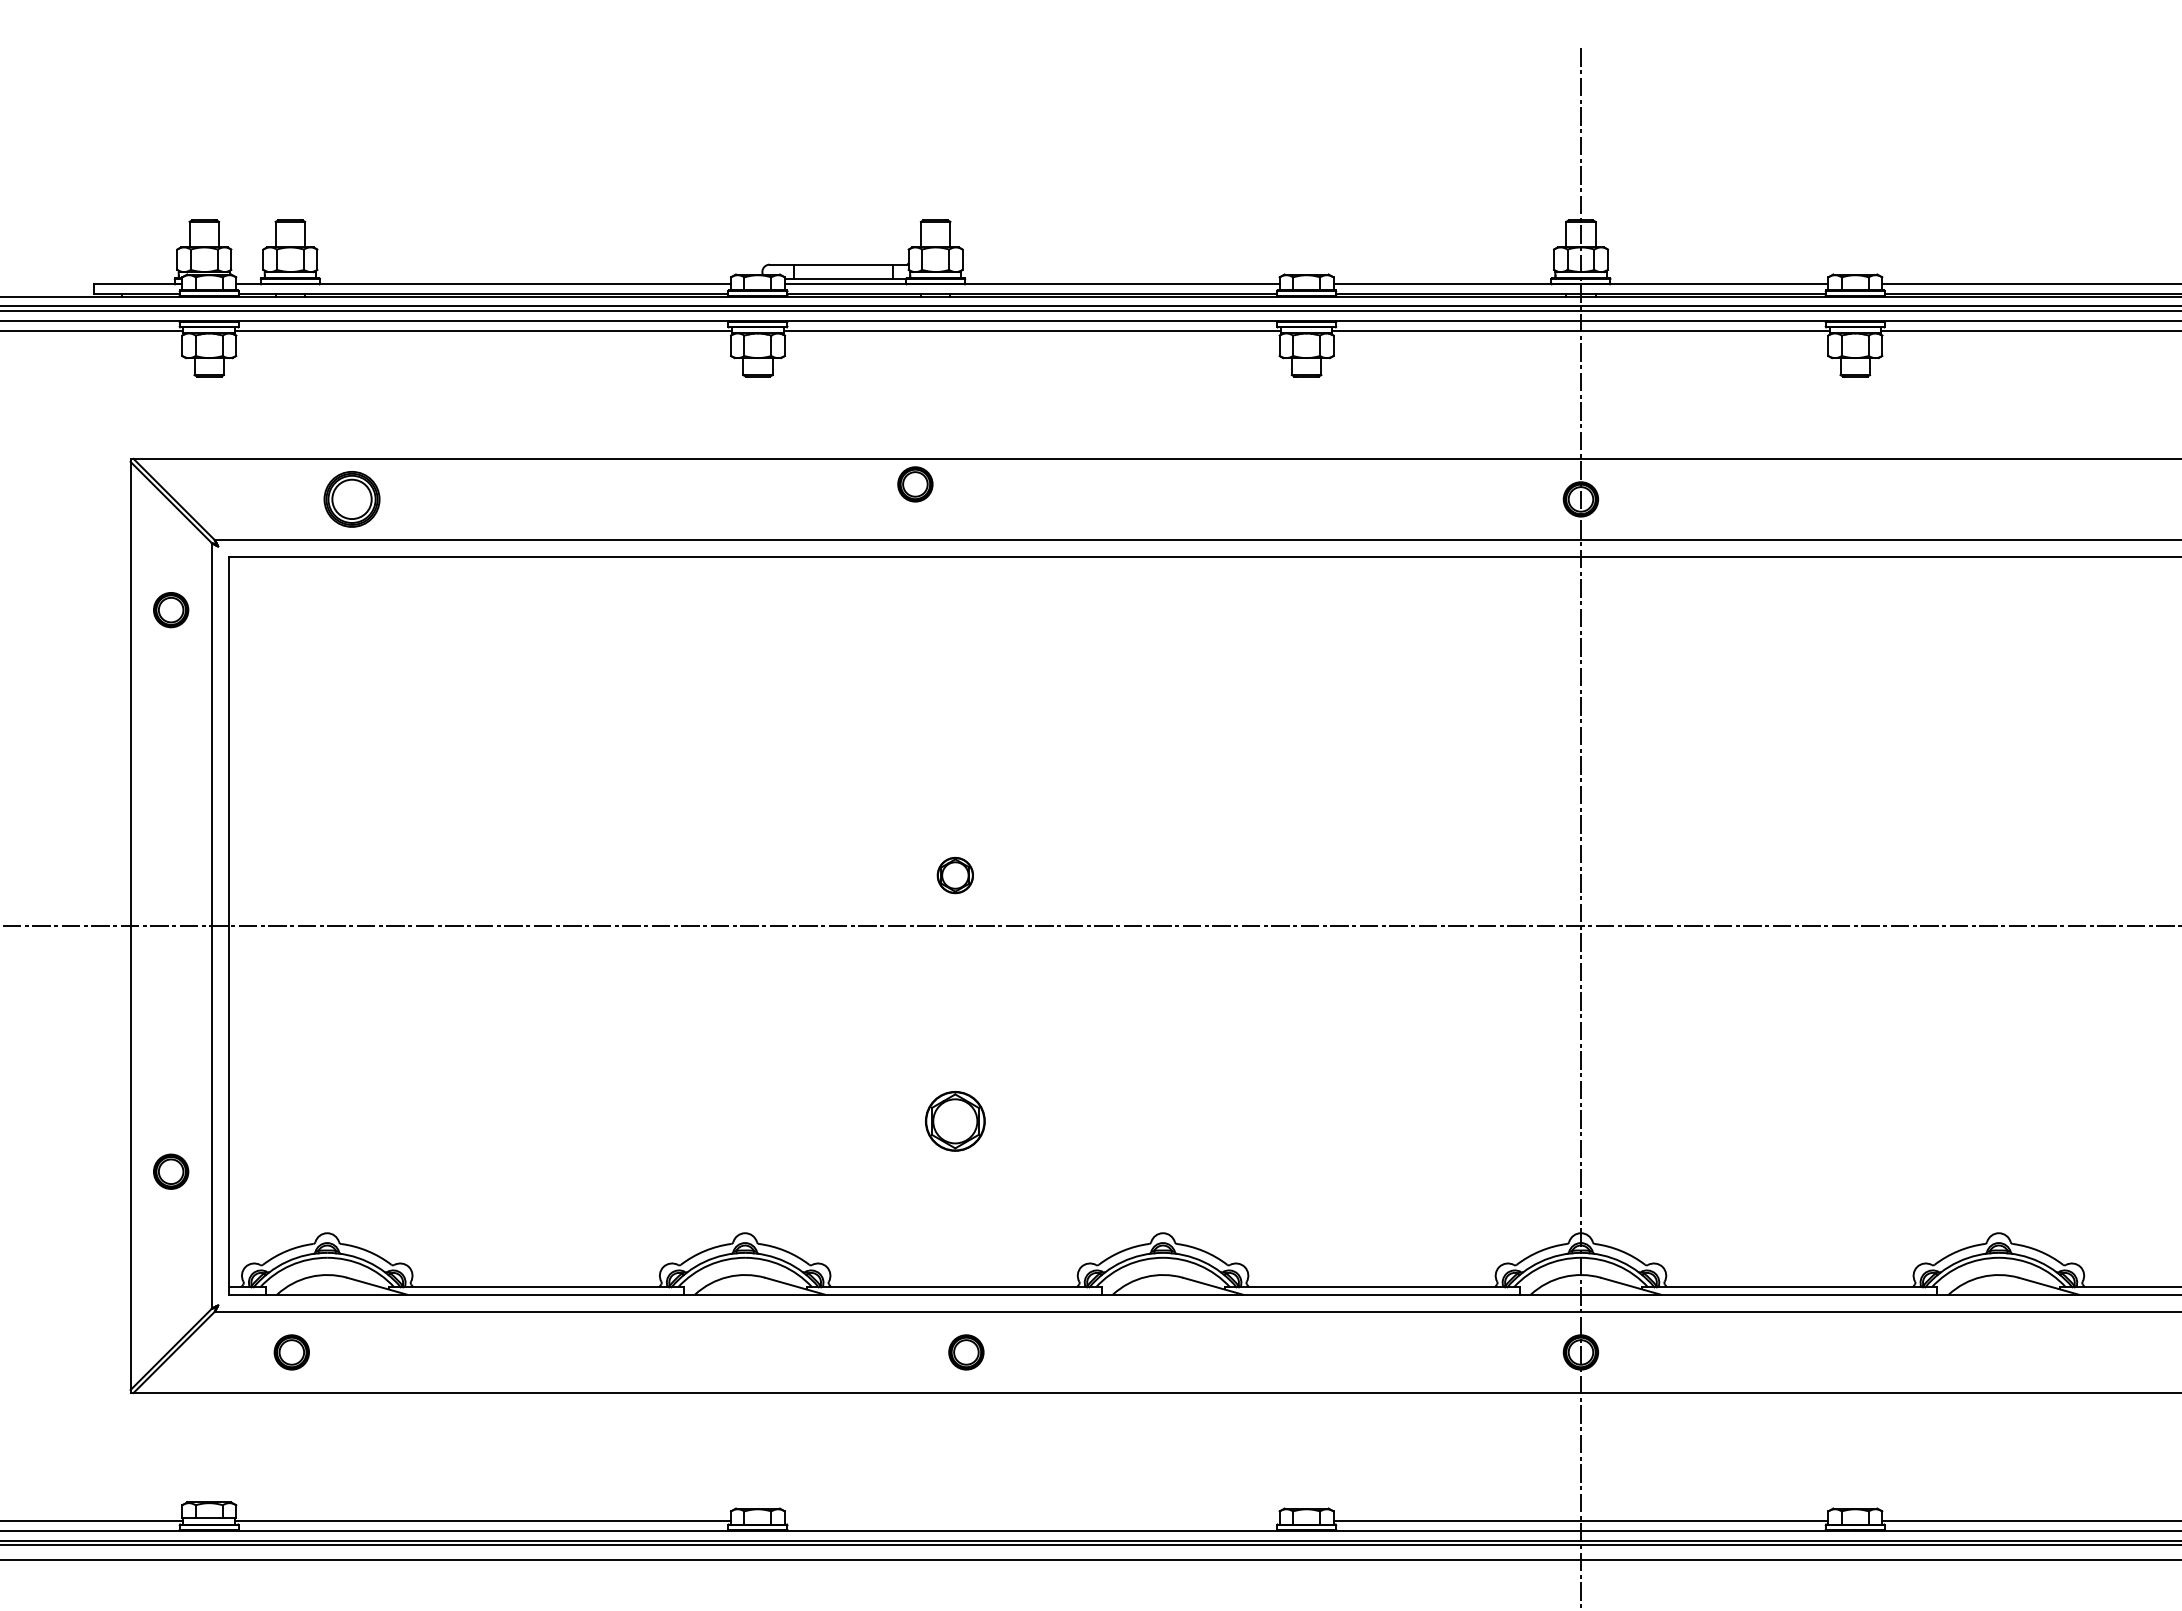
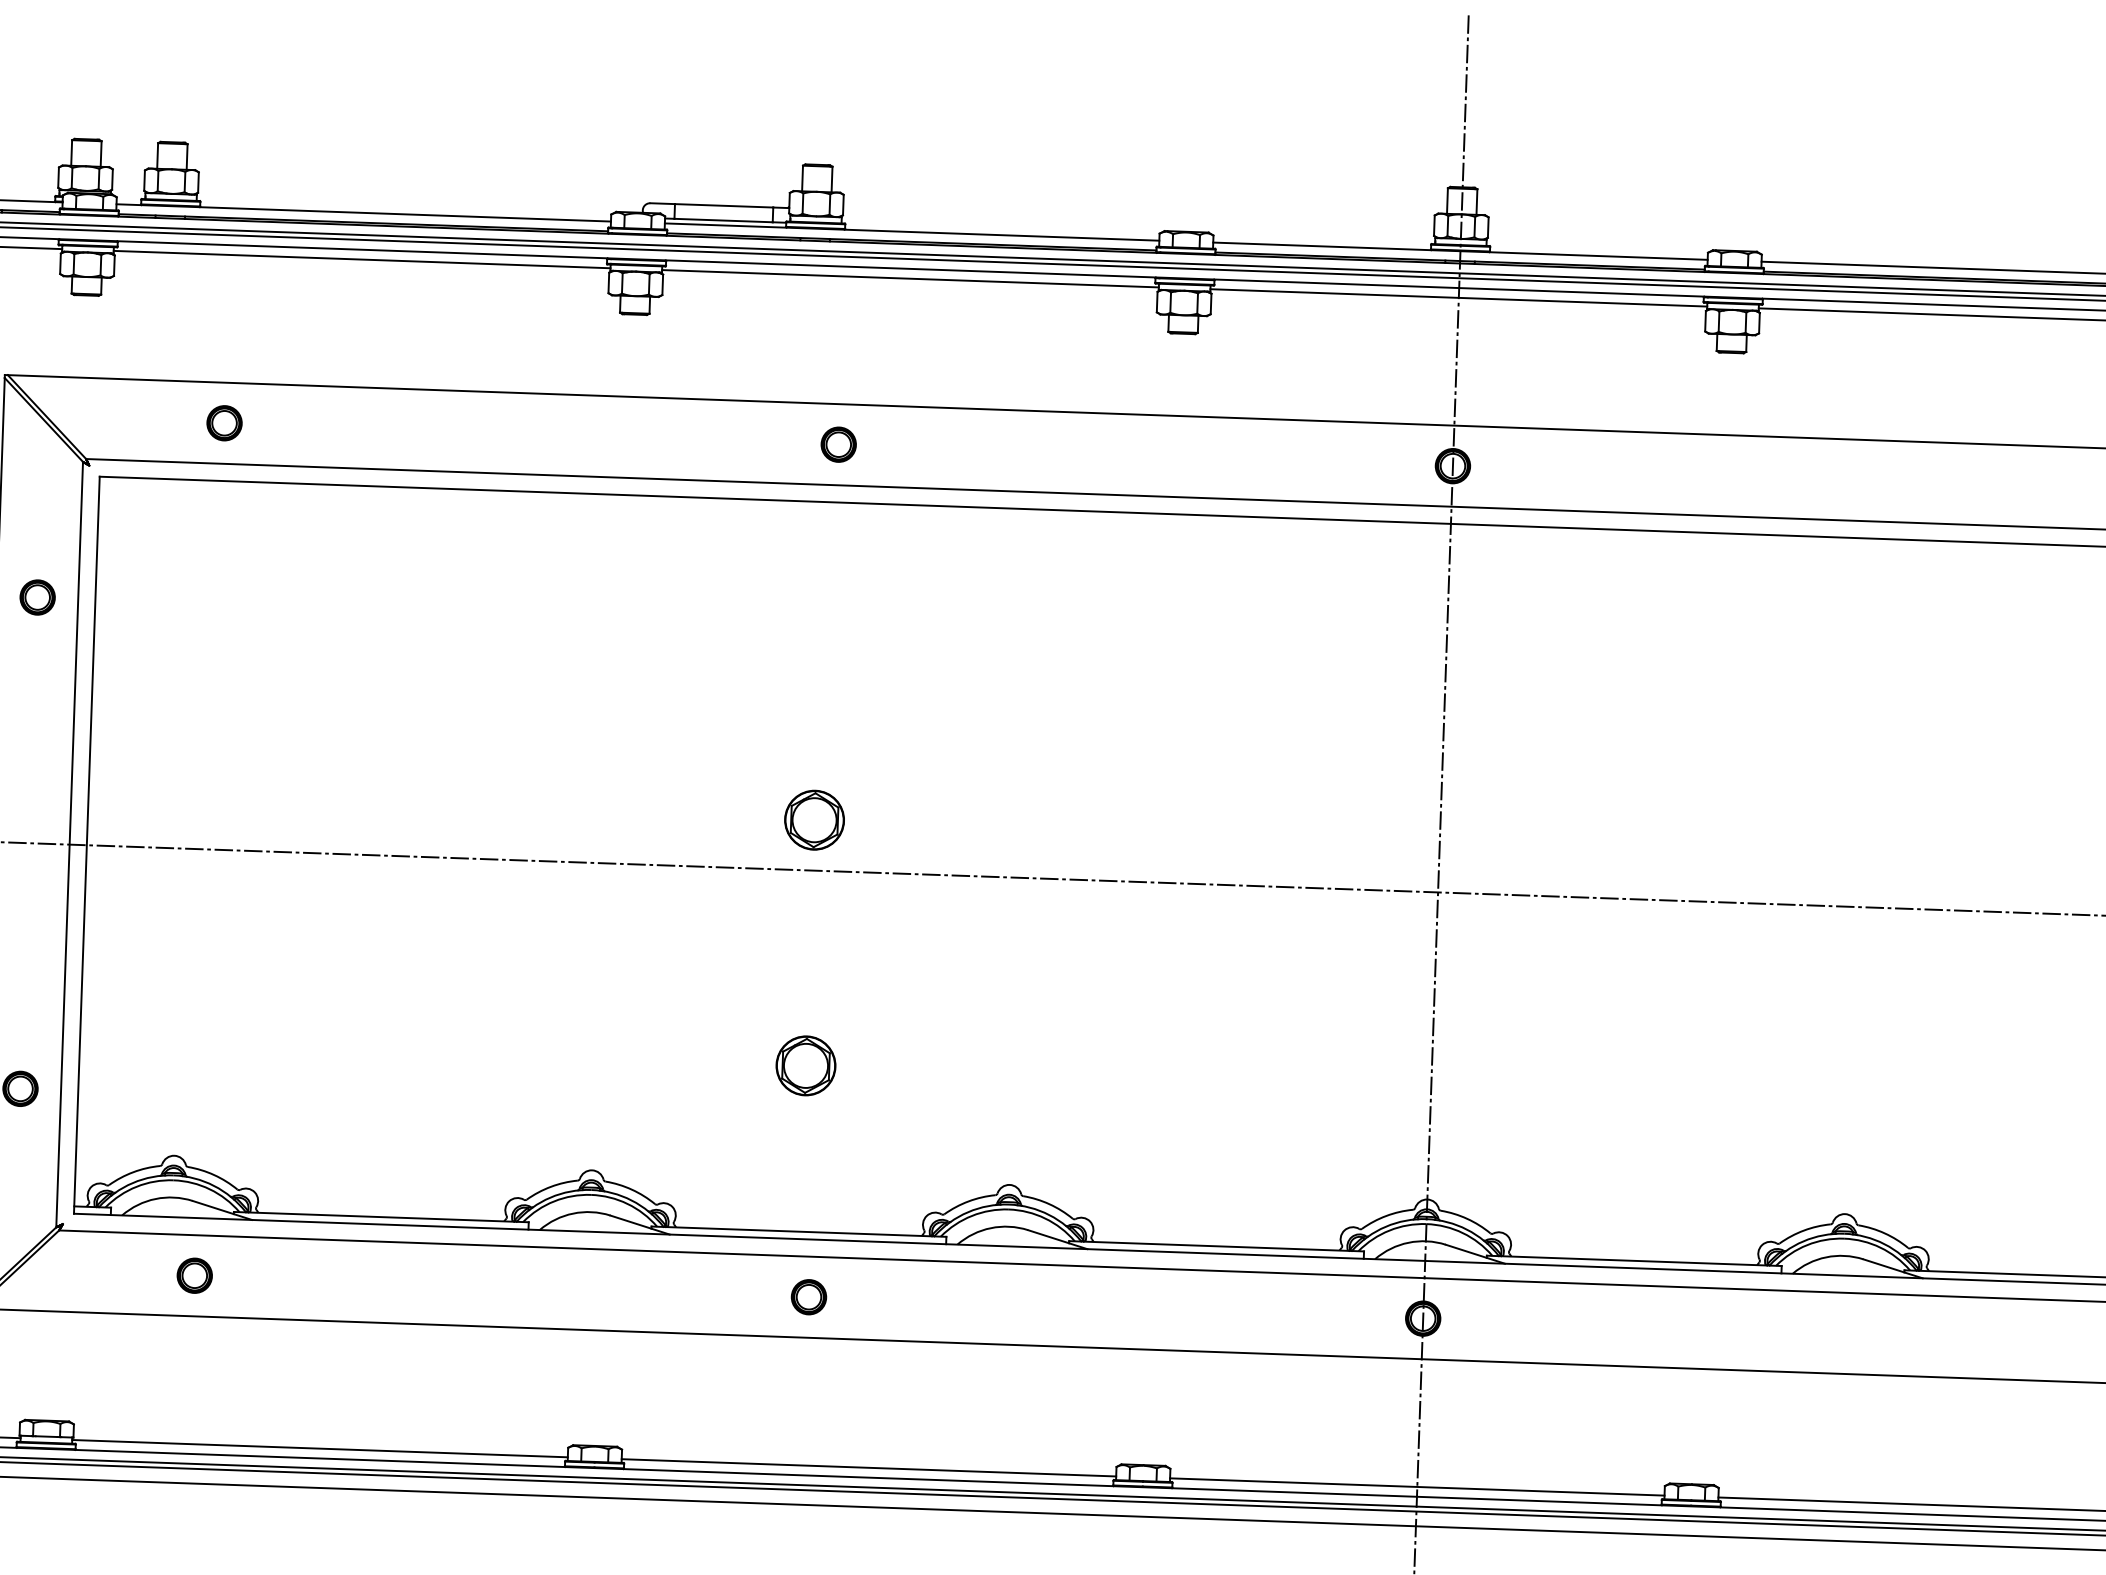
part: (915, 484) -> (838, 444), moved
part: (351, 499) -> (224, 423), size x0.62
part: (171, 610) -> (38, 597), moved
part: (955, 875) -> (814, 820), size x1.67
part: (291, 1352) -> (194, 1275), moved
line: (1031, 1520) -> (868, 1467), added

